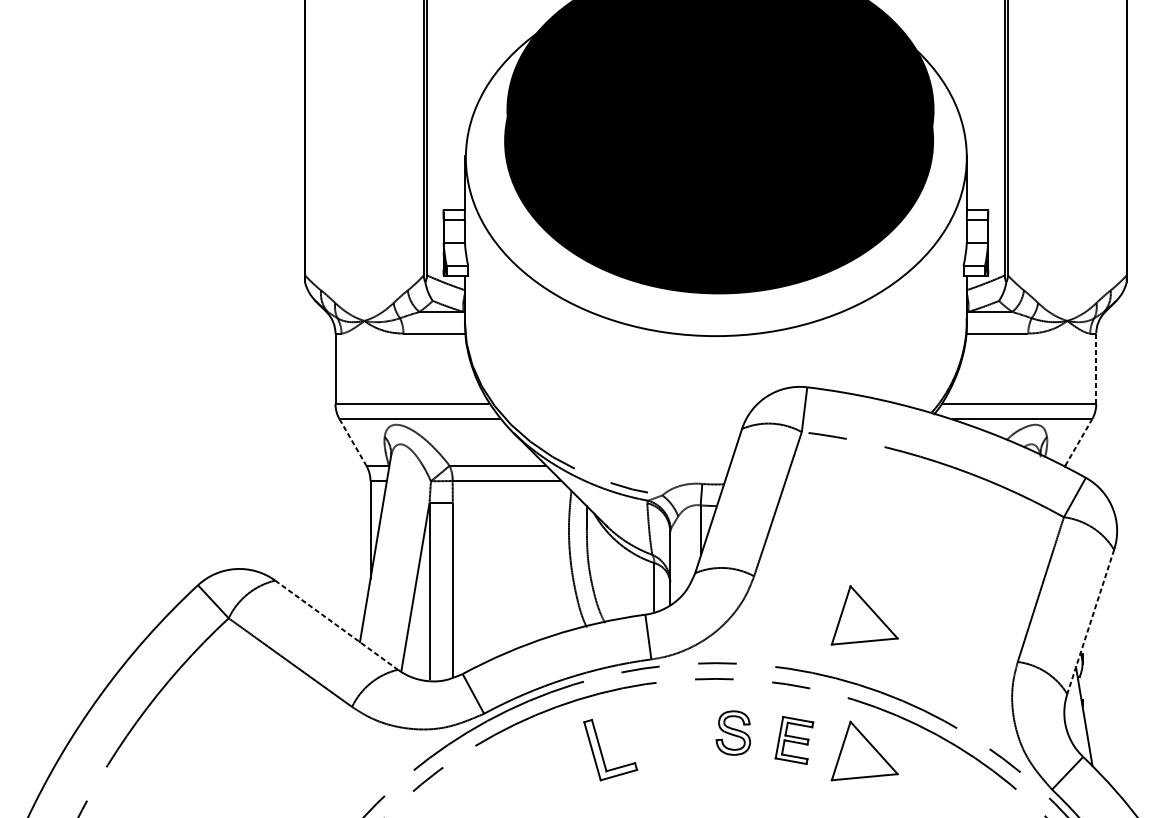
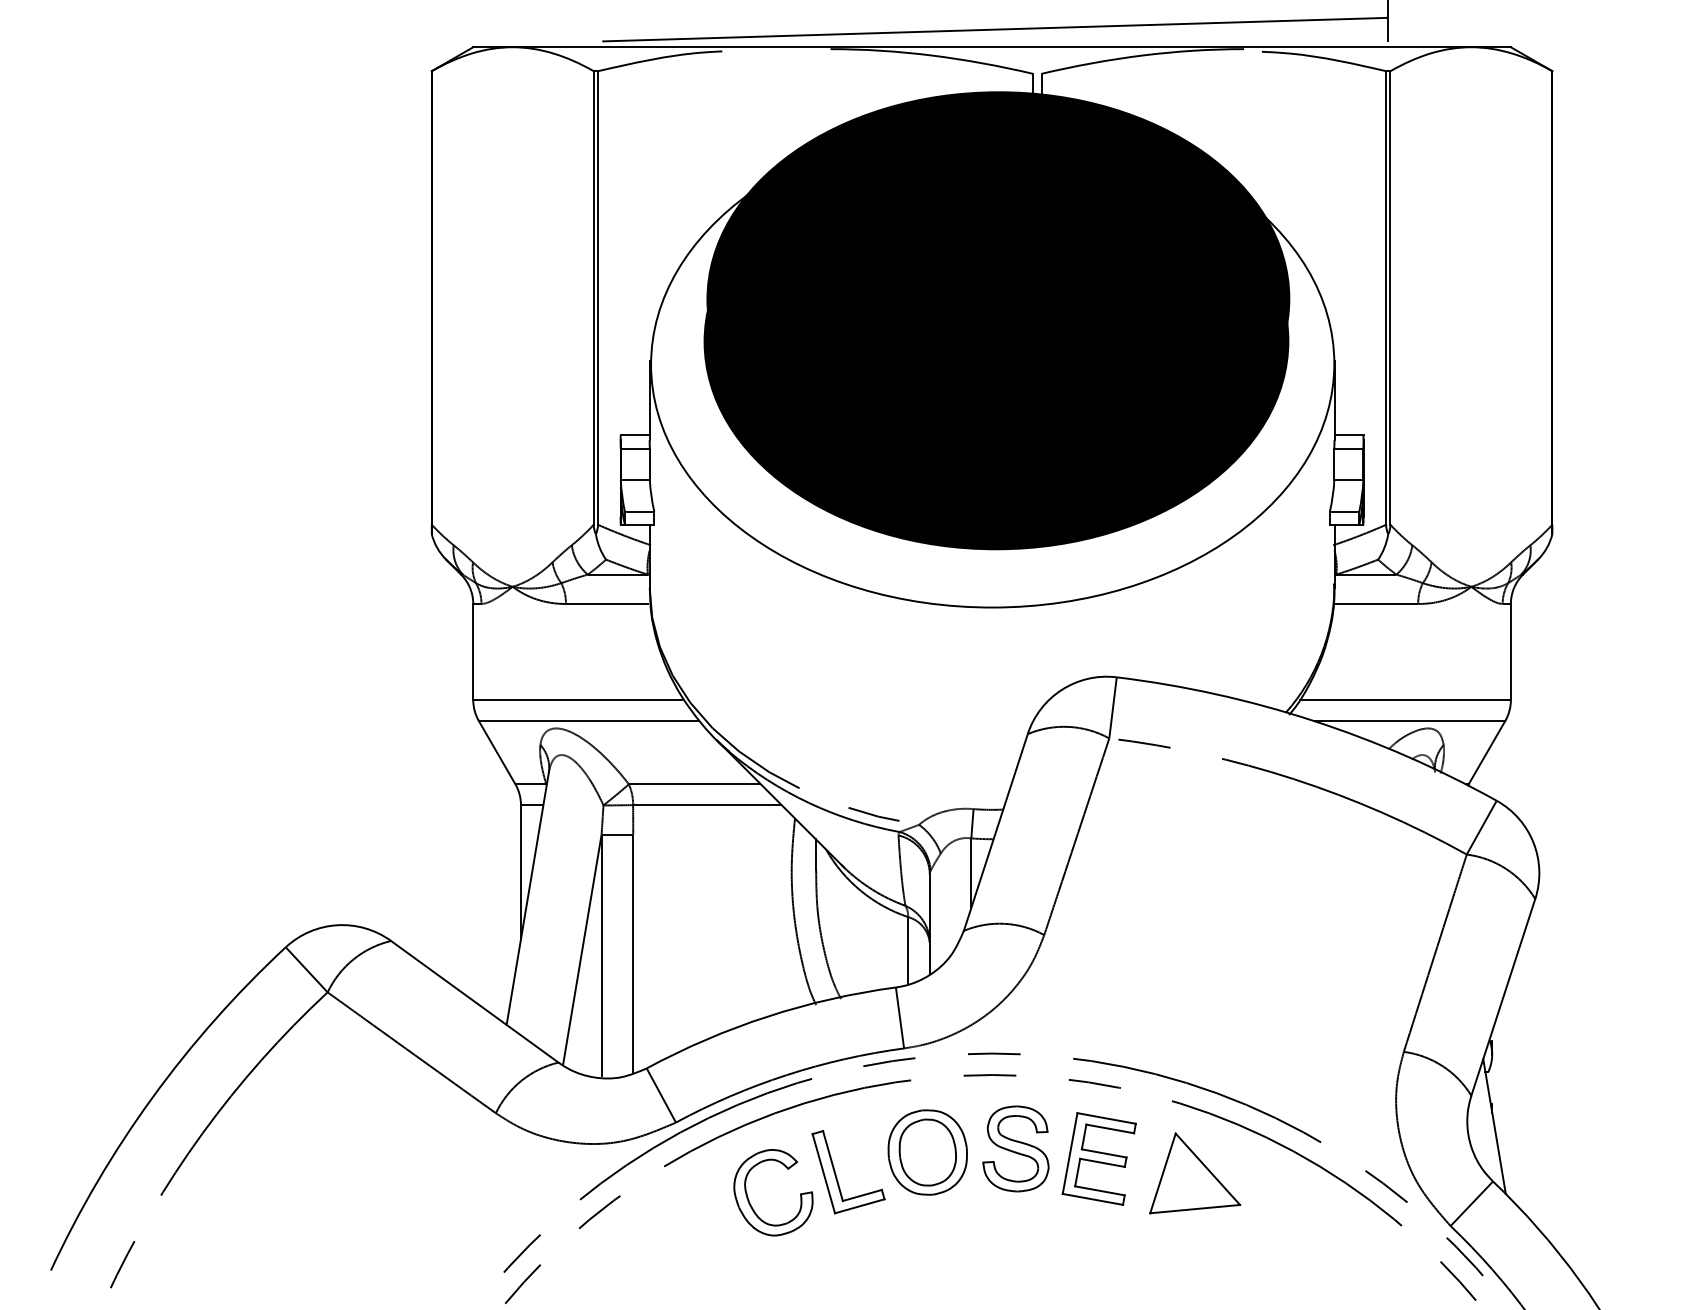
line: (1095, 368) -> (1510, 651), dashed -> solid
line: (353, 442) -> (497, 752), dashed -> solid
line: (1079, 442) -> (1487, 752), dashed -> solid
part: (865, 615) -> (1195, 988), removed
line: (1090, 622) -> (1503, 997), dashed -> solid
line: (337, 625) -> (475, 1002), dashed -> solid
part: (733, 732) -> (1015, 1148), size x1.43
part: (668, 735) -> (927, 1152), added
part: (793, 740) -> (1098, 1158), size x1.43
part: (539, 773) -> (751, 1204), added

